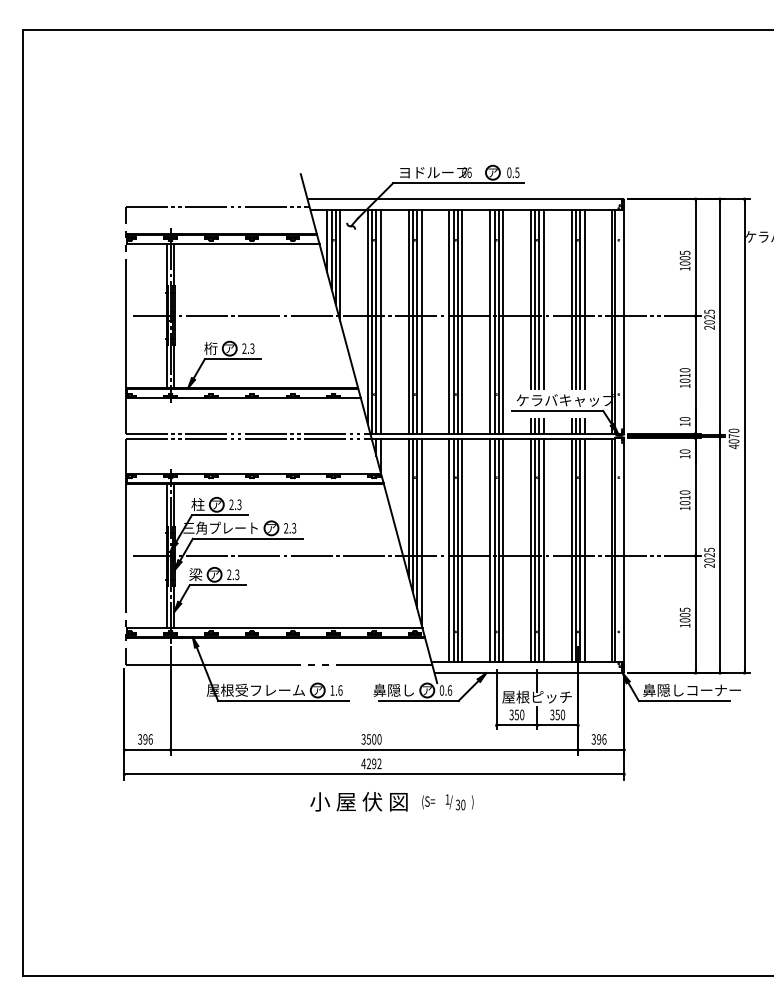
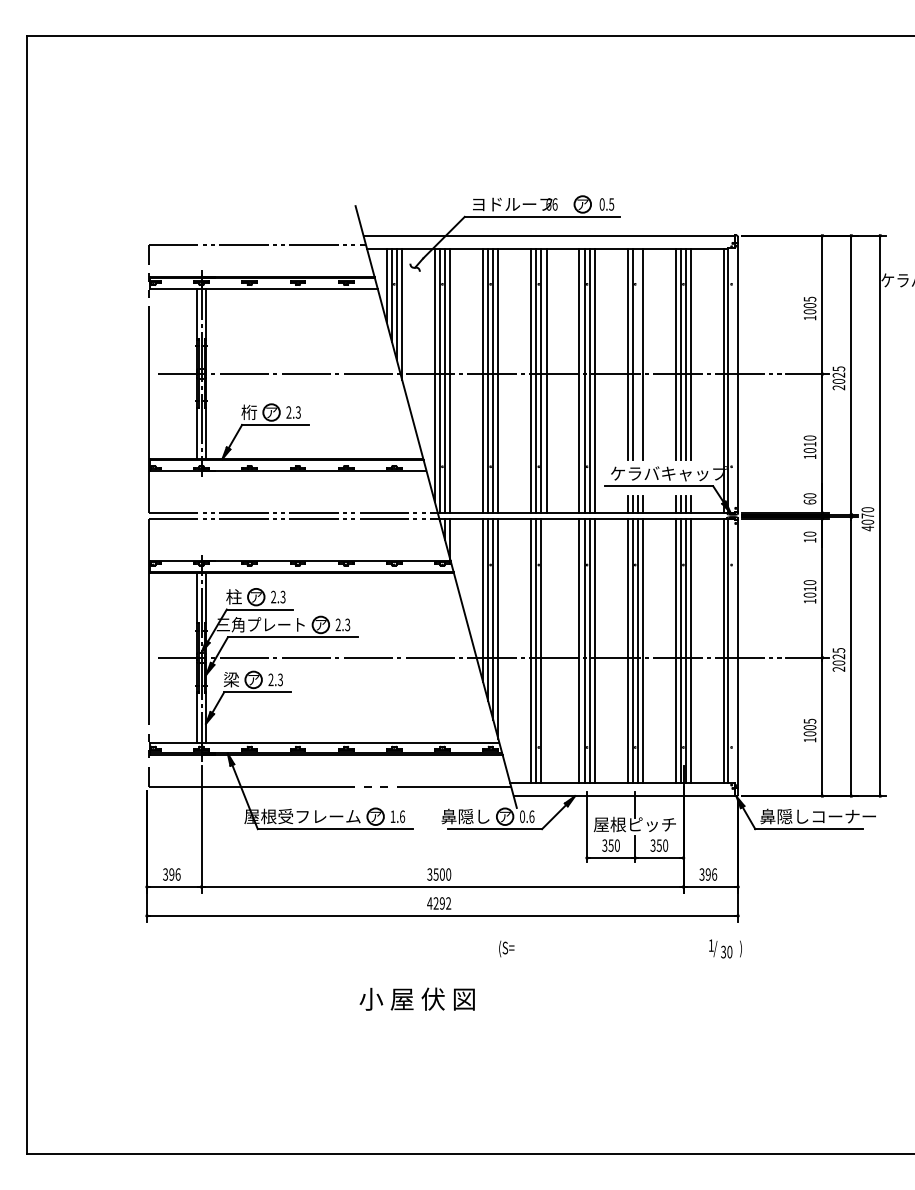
line: (539, 299) -> (637, 354), removed
text: (684, 424) -> (809, 502), 10 -> 60
line: (462, 549) -> (546, 649), removed
text: (358, 801) -> (416, 998), moved
text: (459, 802) -> (725, 949), moved

